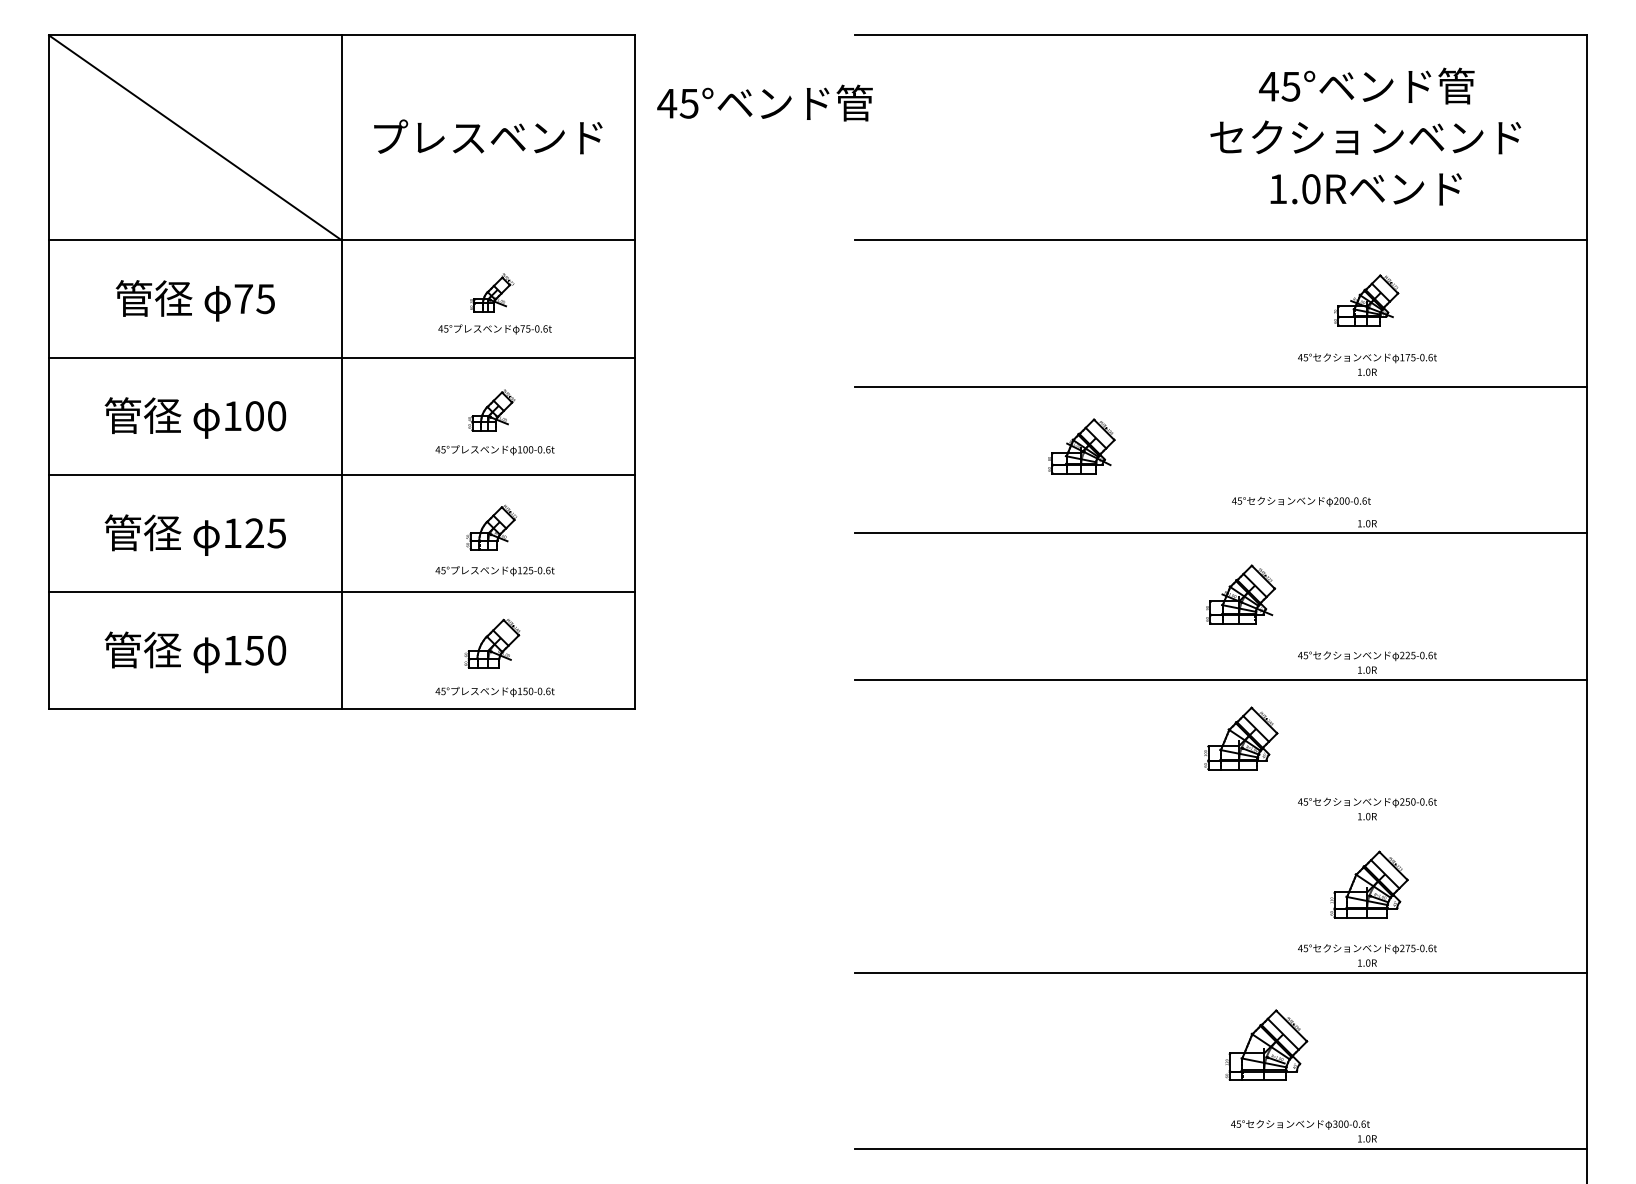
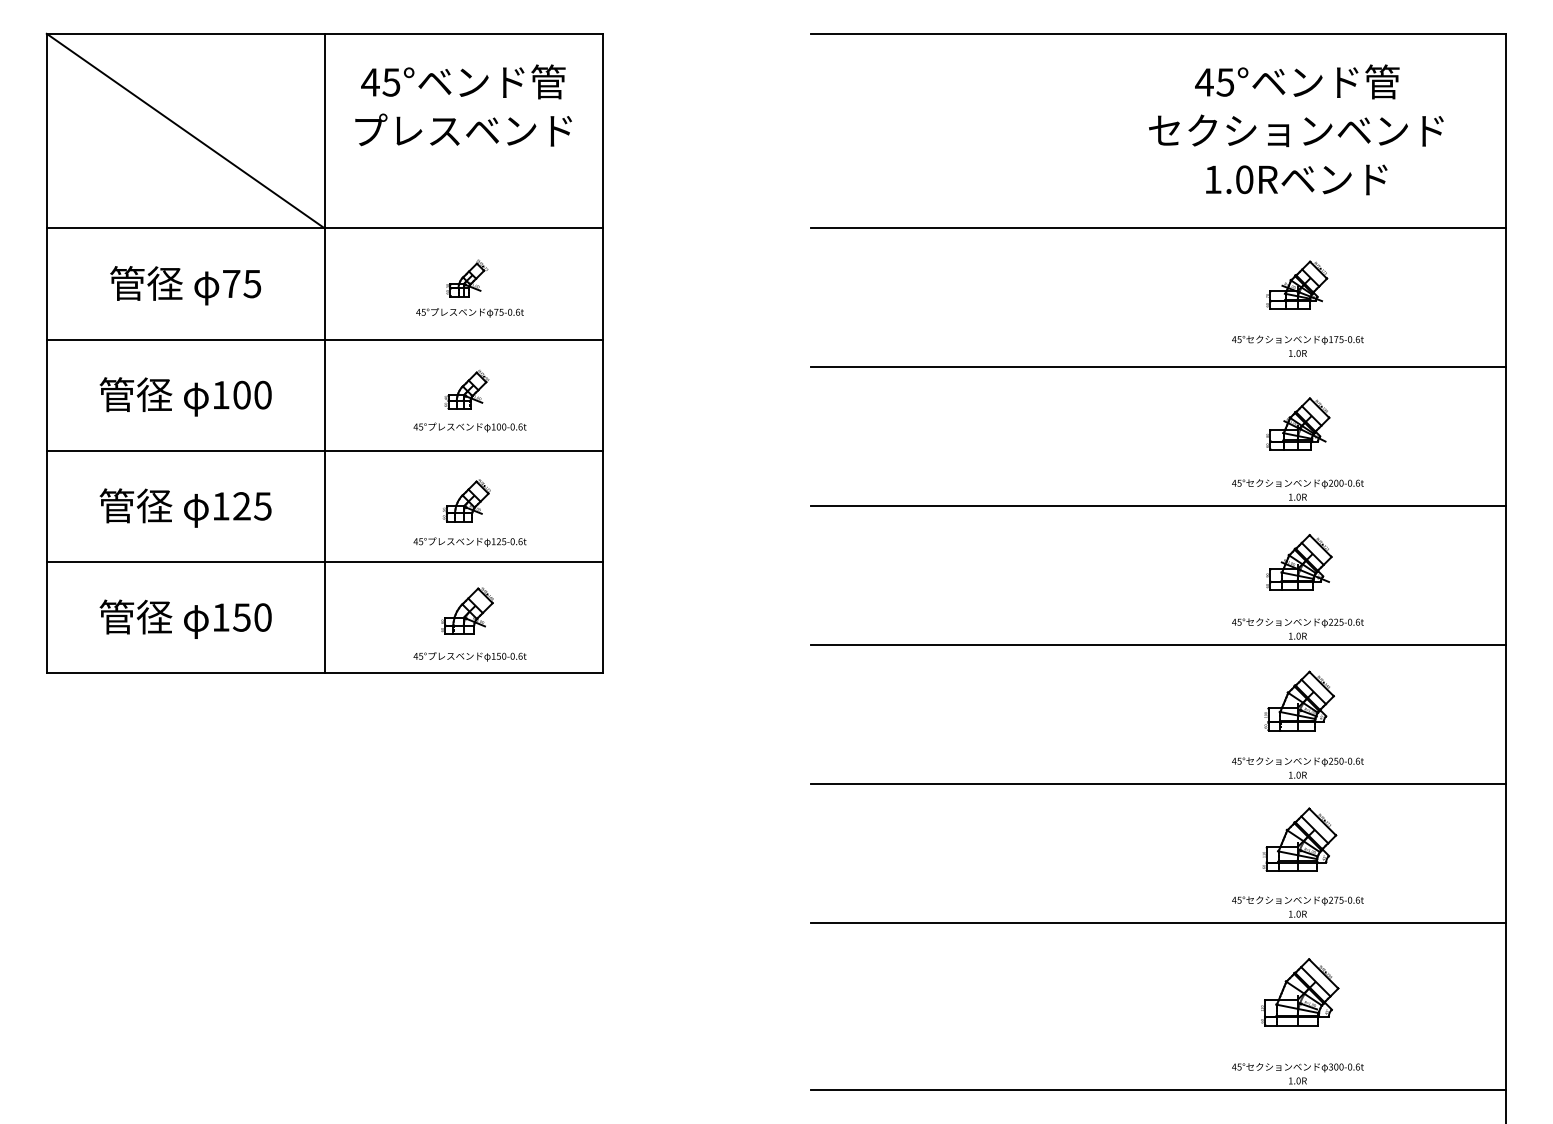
text: (764, 102) -> (462, 81), moved
part: (1081, 446) -> (1297, 423), moved
text: (1301, 501) -> (1297, 483), moved
part: (1241, 594) -> (1299, 562), moved
part: (1241, 738) -> (1299, 701), moved
line: (1220, 826) -> (1158, 784), added
part: (1266, 1044) -> (1299, 991), moved
text: (1300, 1124) -> (1297, 1067), moved

